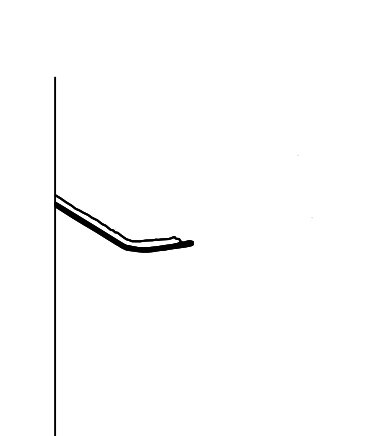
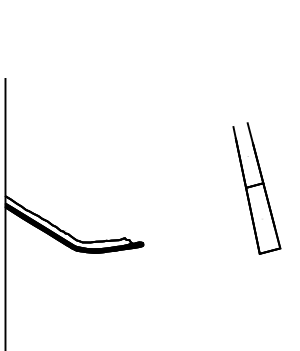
part: (306, 187) -> (256, 188), added

